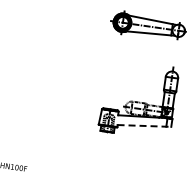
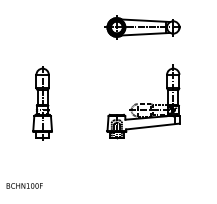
part: (38, 87) -> (42, 103), added
line: (144, 125) -> (152, 126), dashed -> solid

